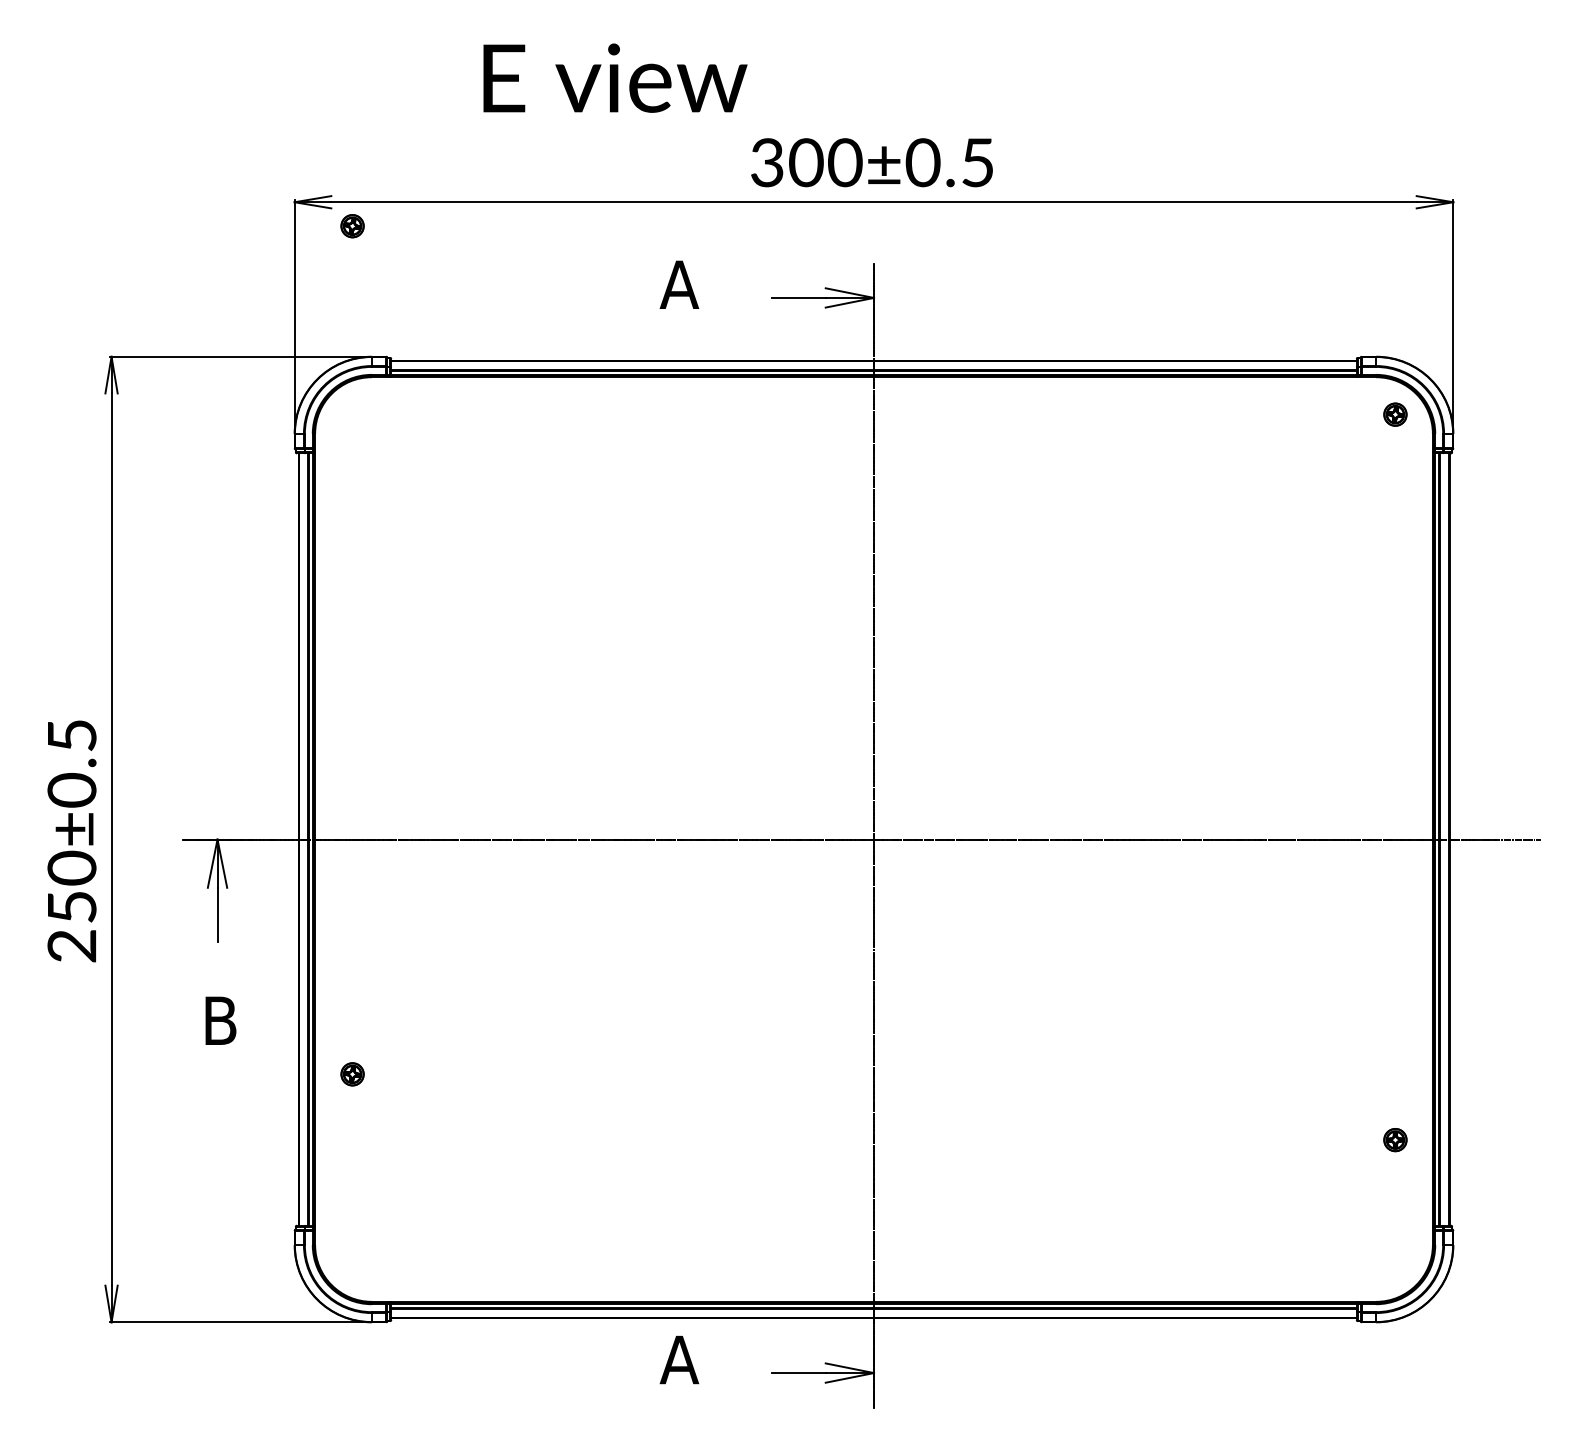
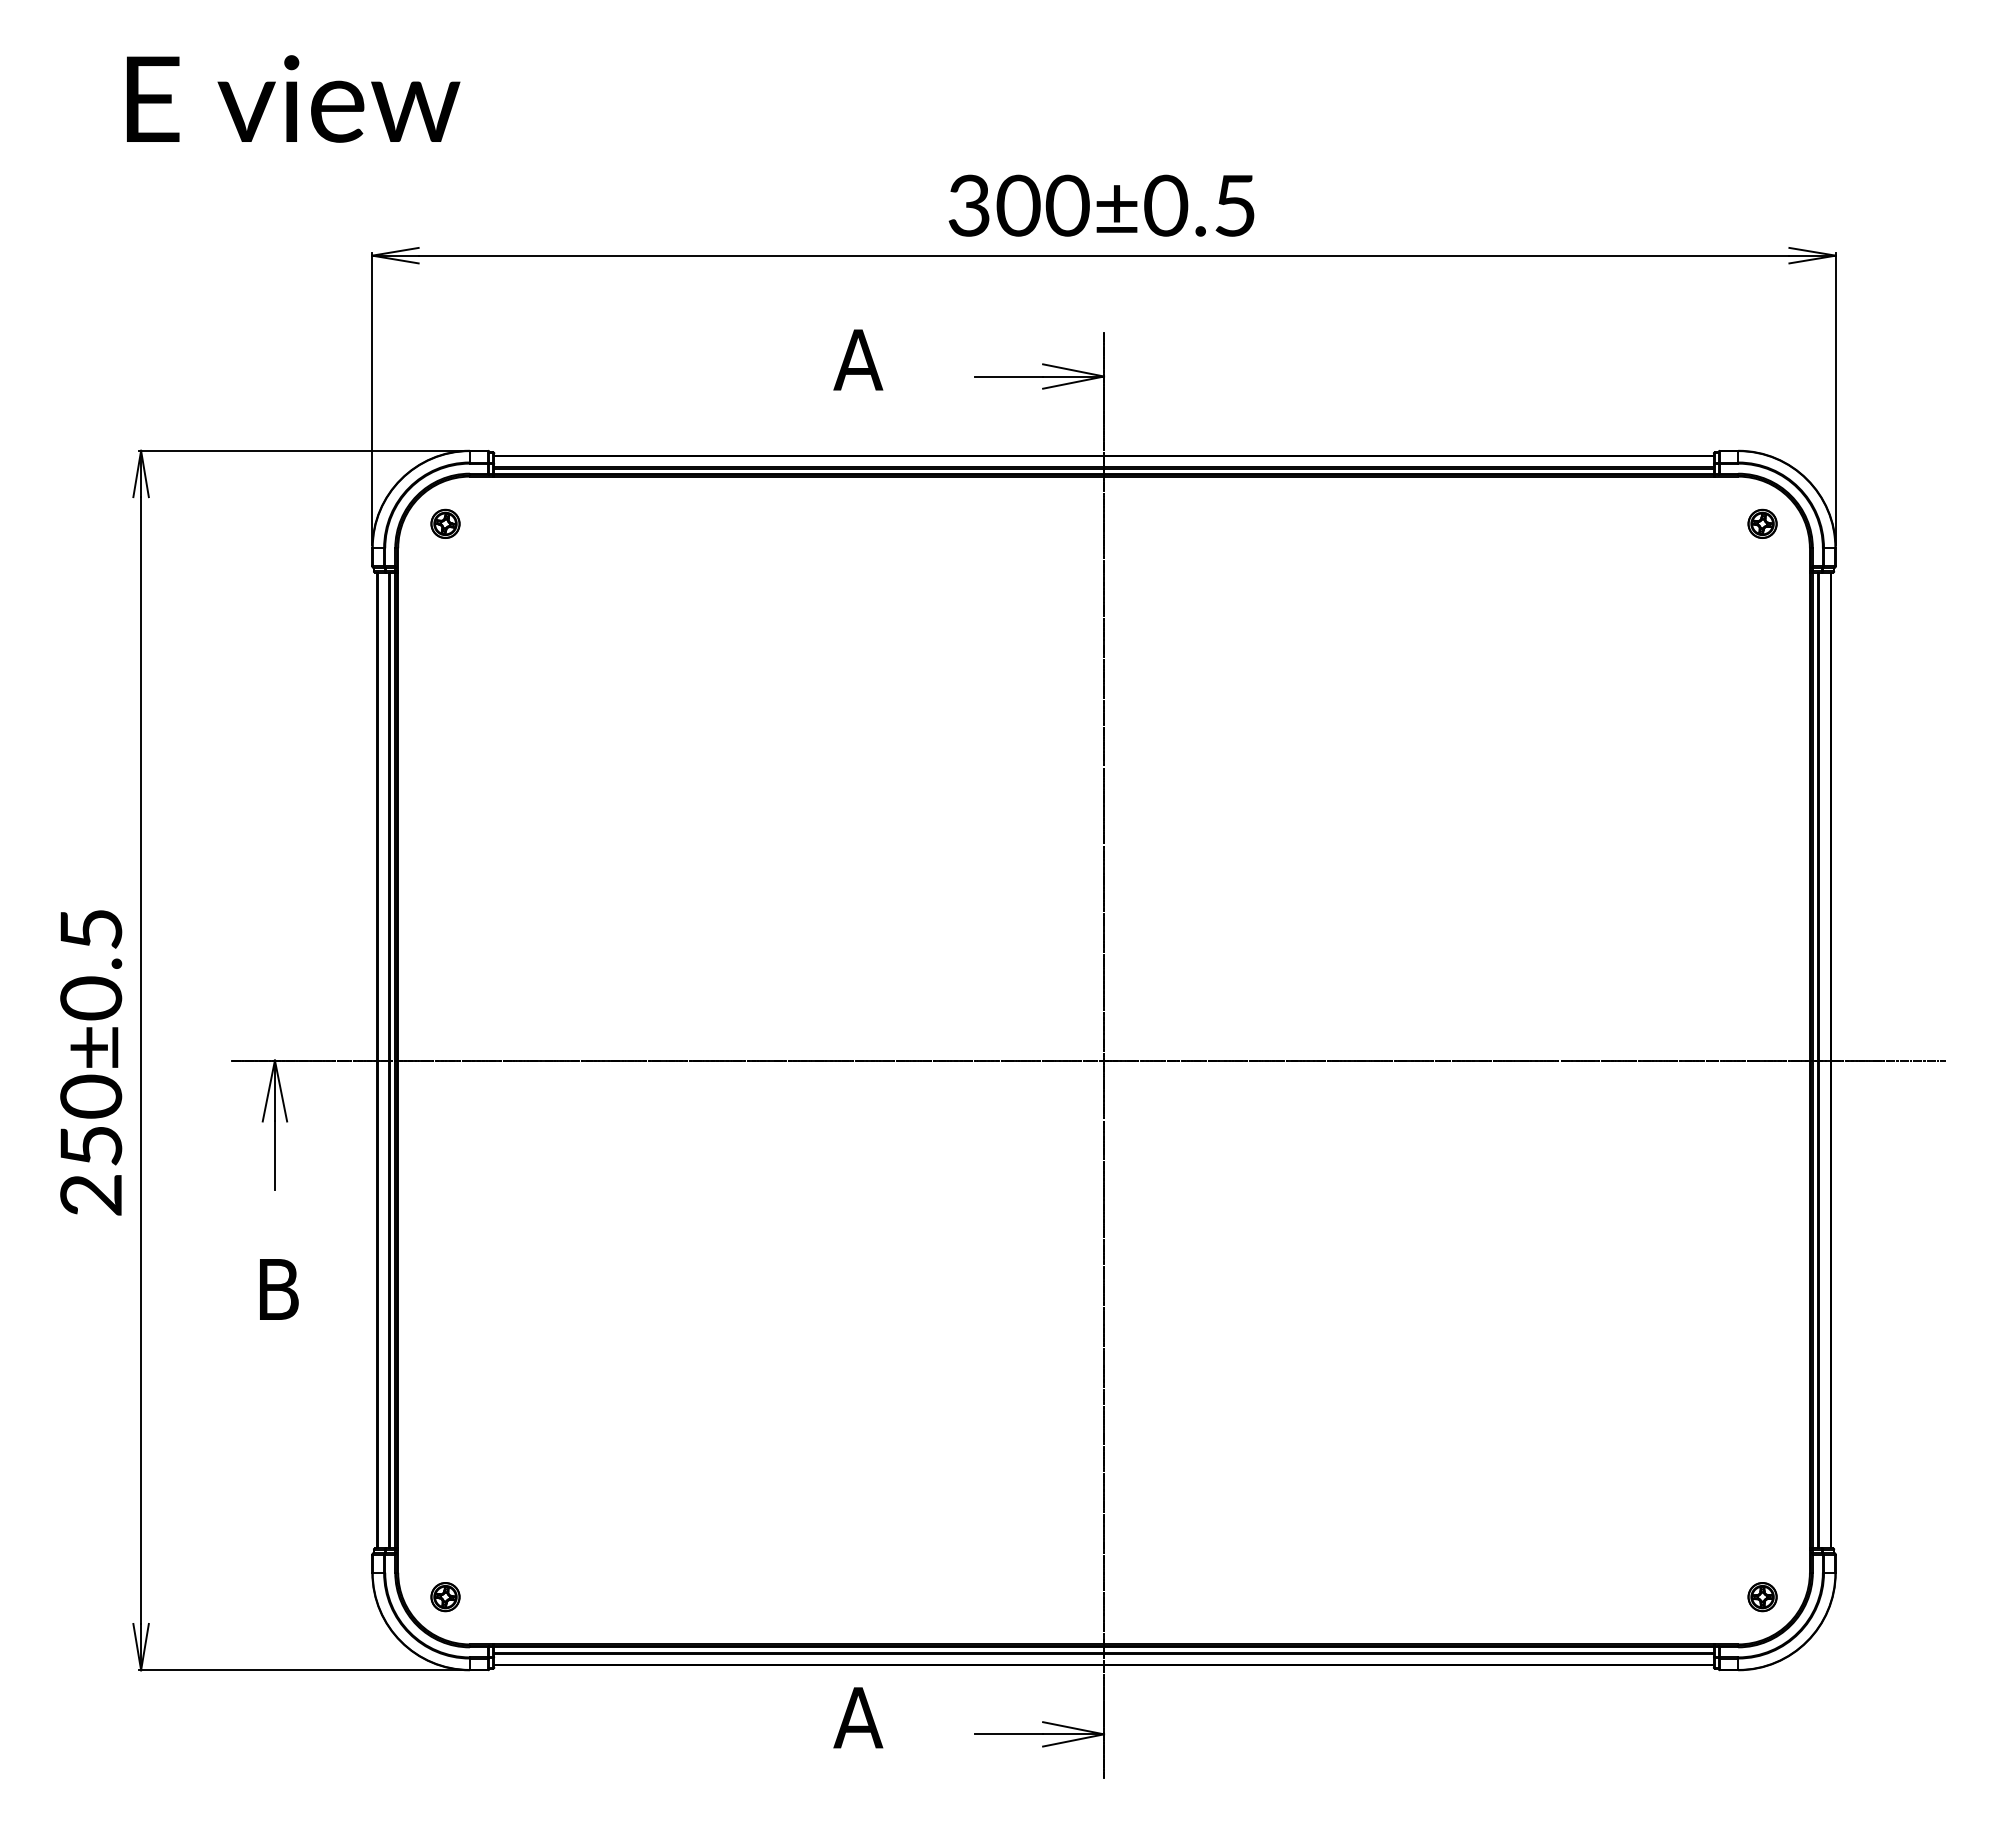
text: (615, 77) -> (293, 98), moved
part: (352, 225) -> (445, 523), moved
part: (352, 1074) -> (445, 1597), moved
part: (1395, 1140) -> (1762, 1597), moved

